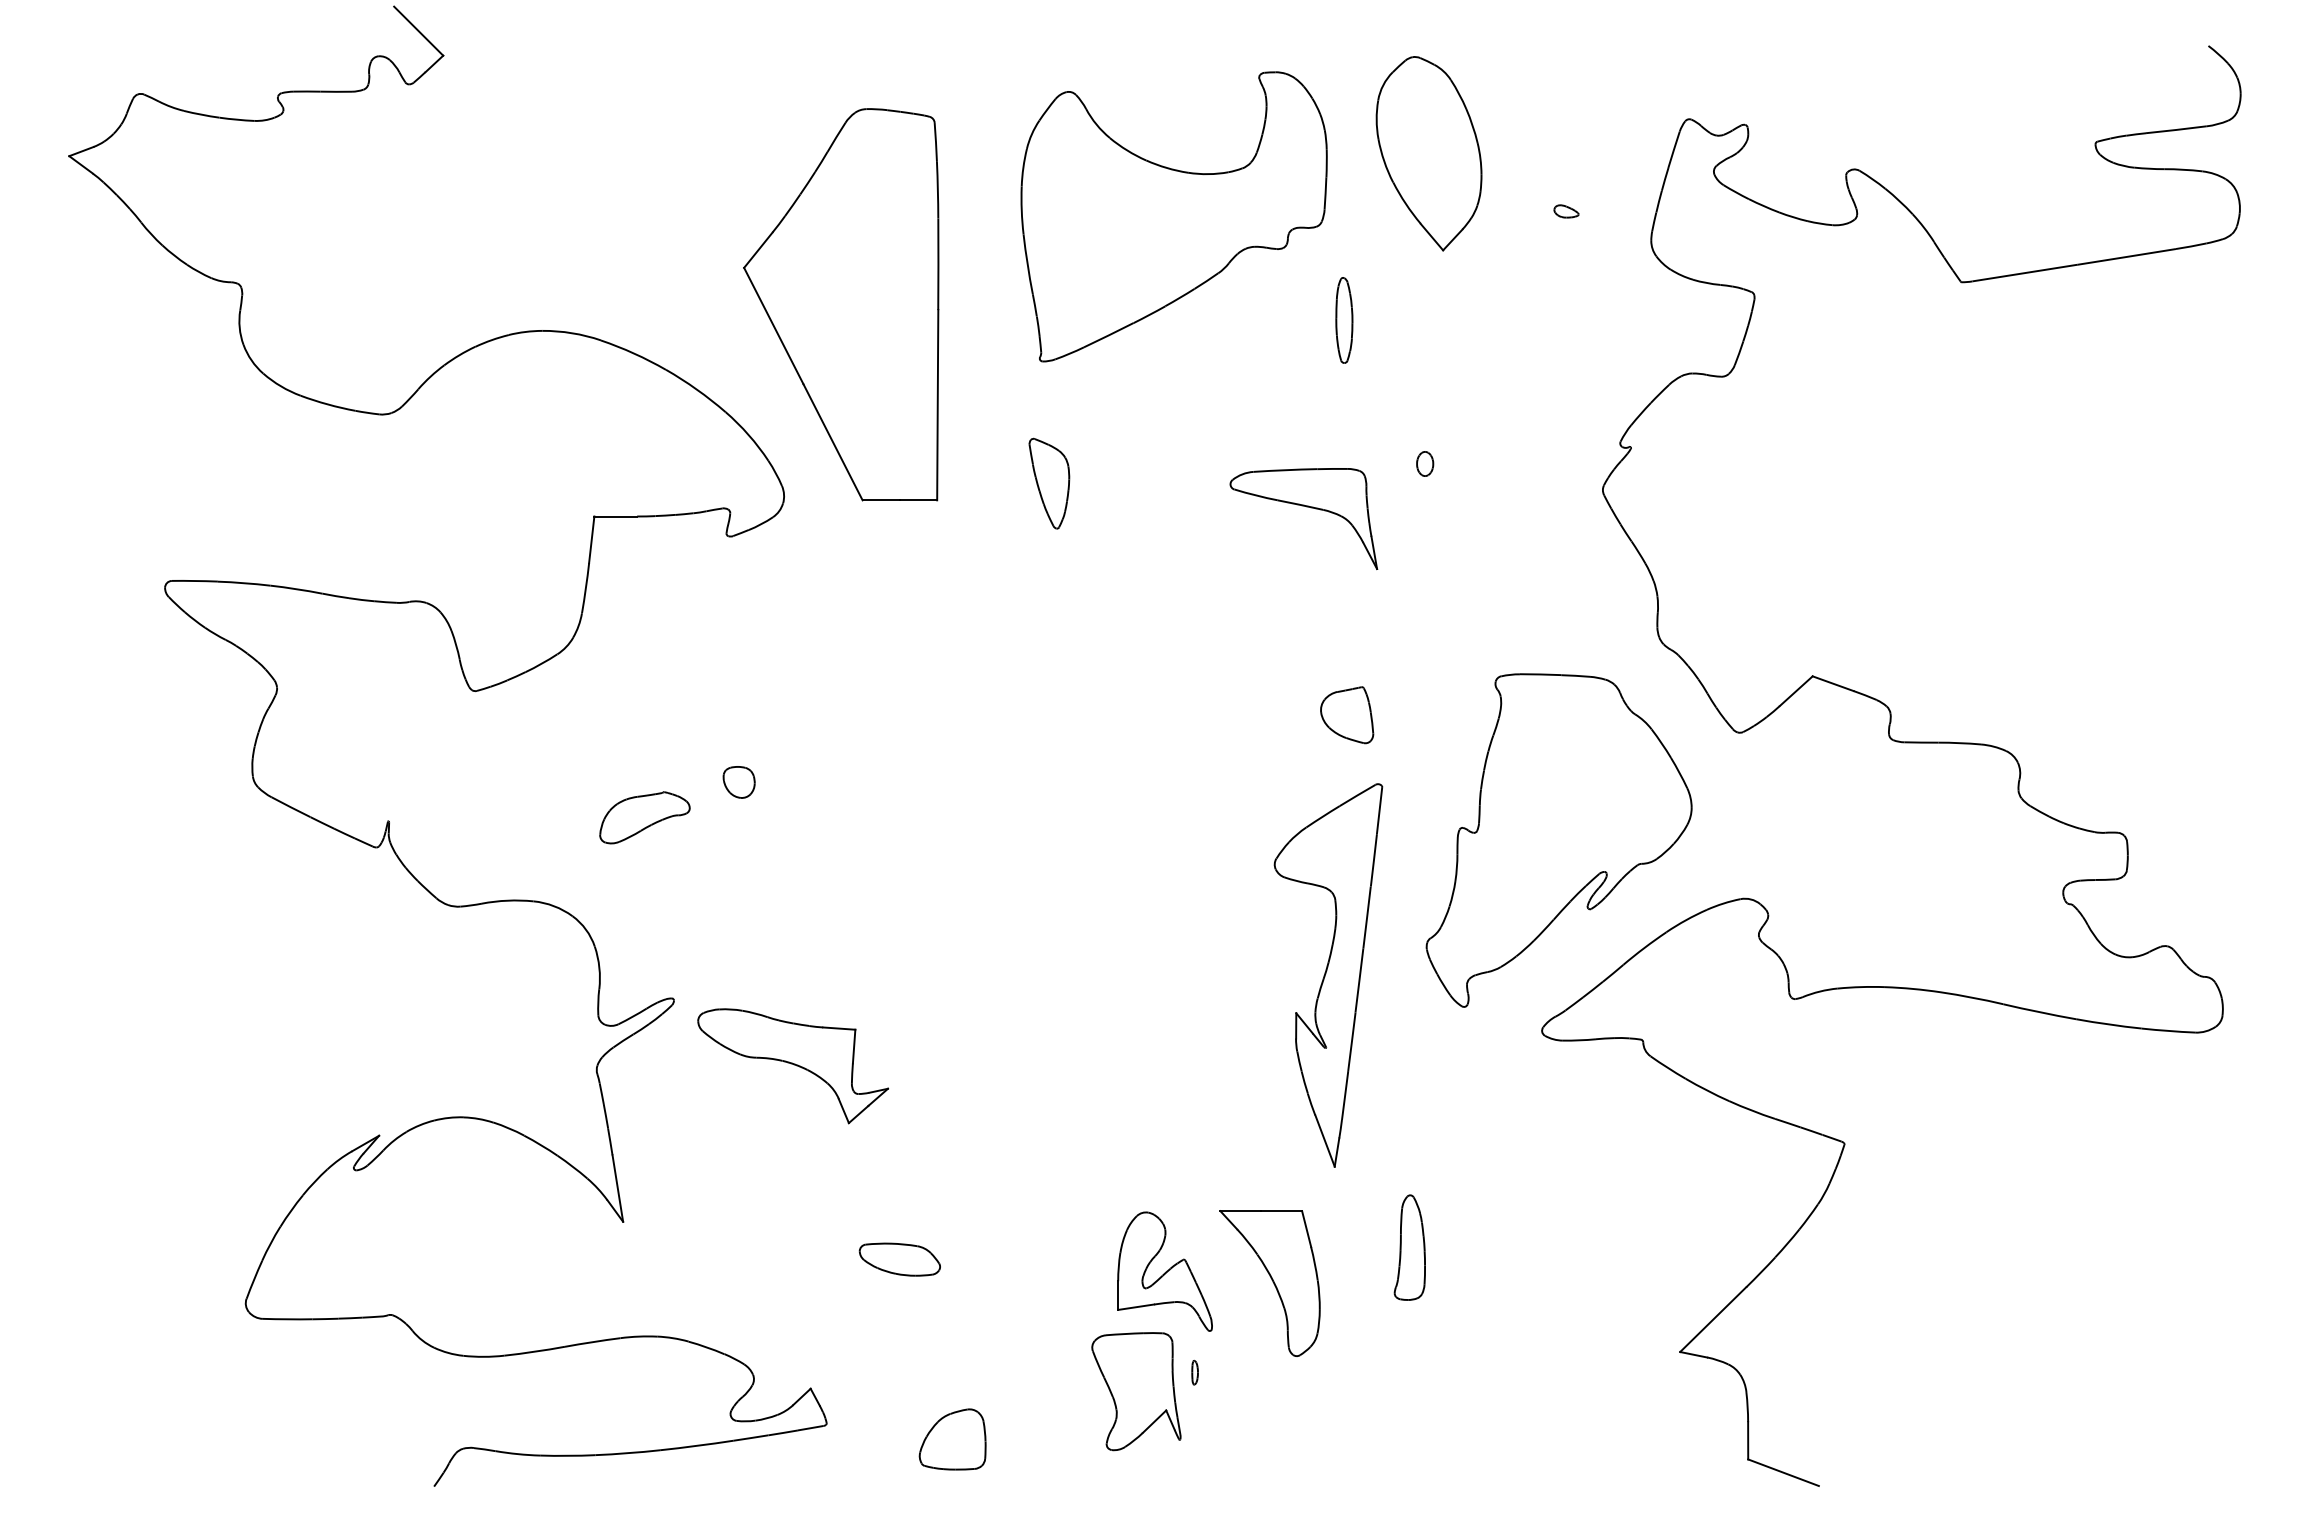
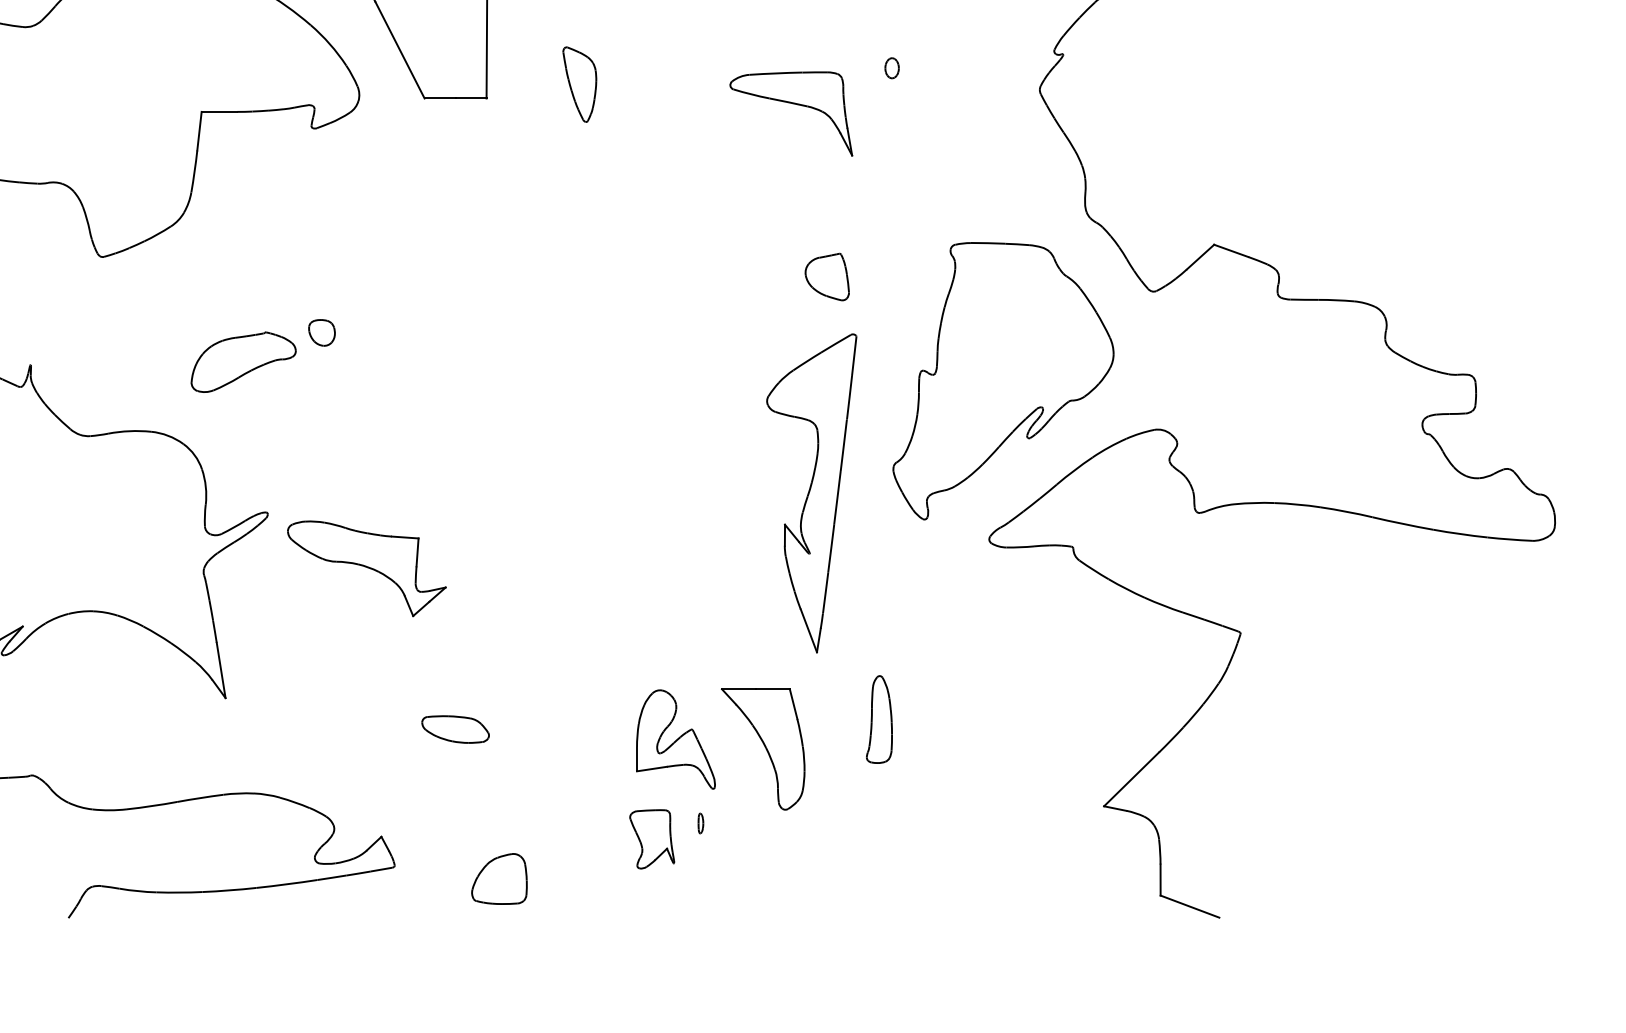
part: (644, 817) -> (243, 362), size x1.4
part: (1136, 1391) -> (652, 839), size x0.6

